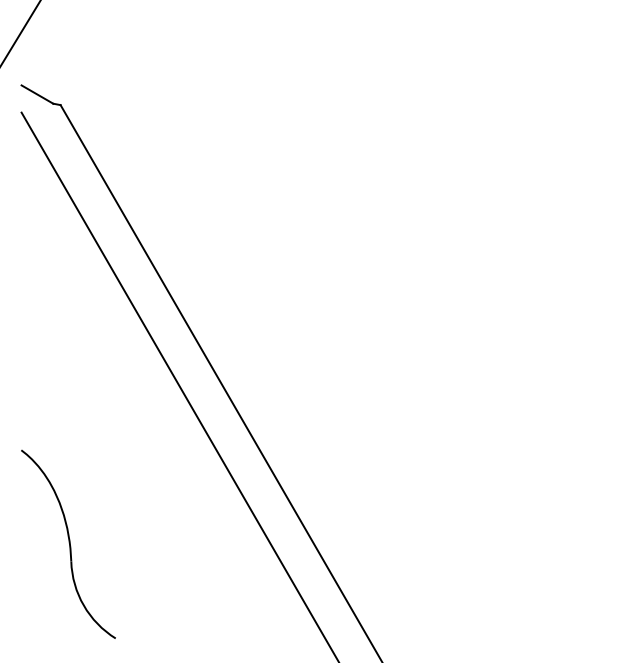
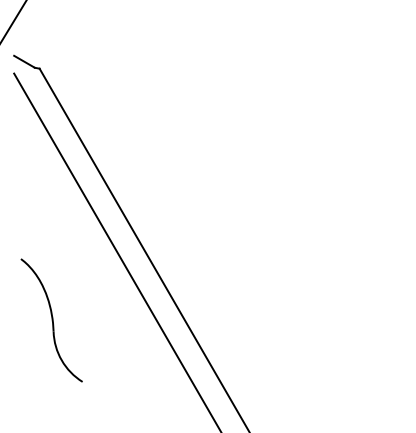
part: (68, 544) -> (51, 320), moved

